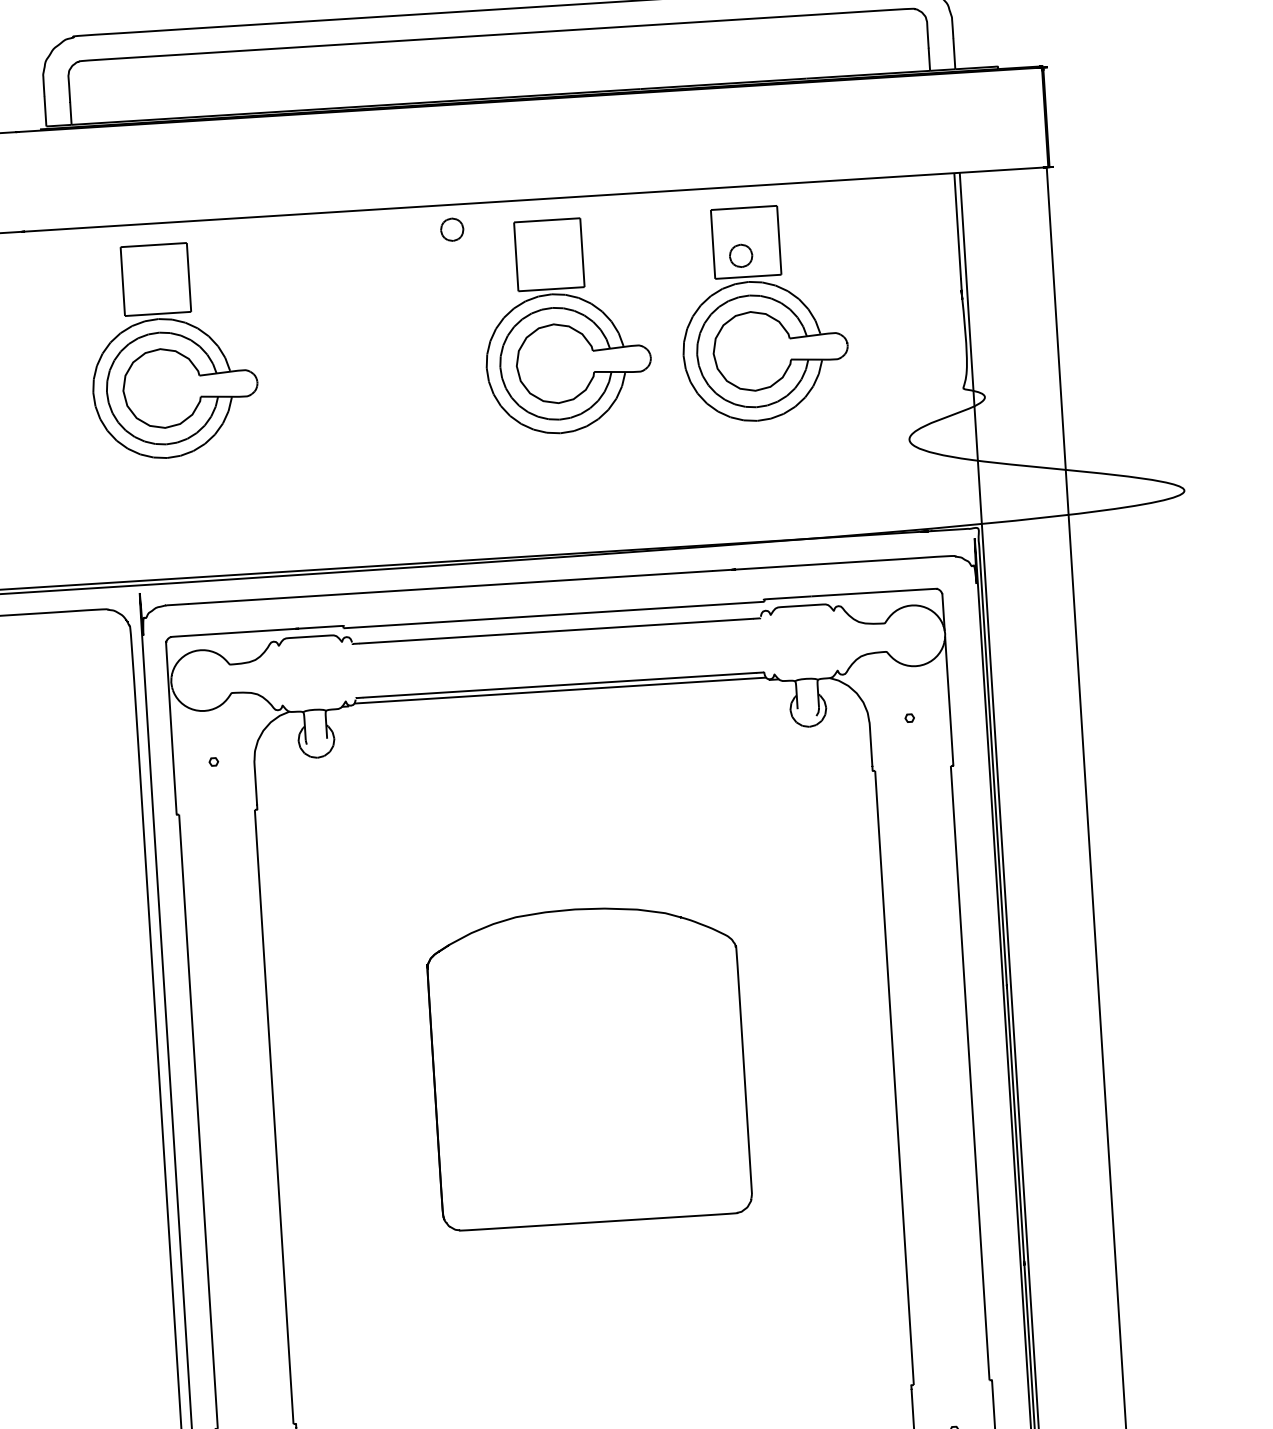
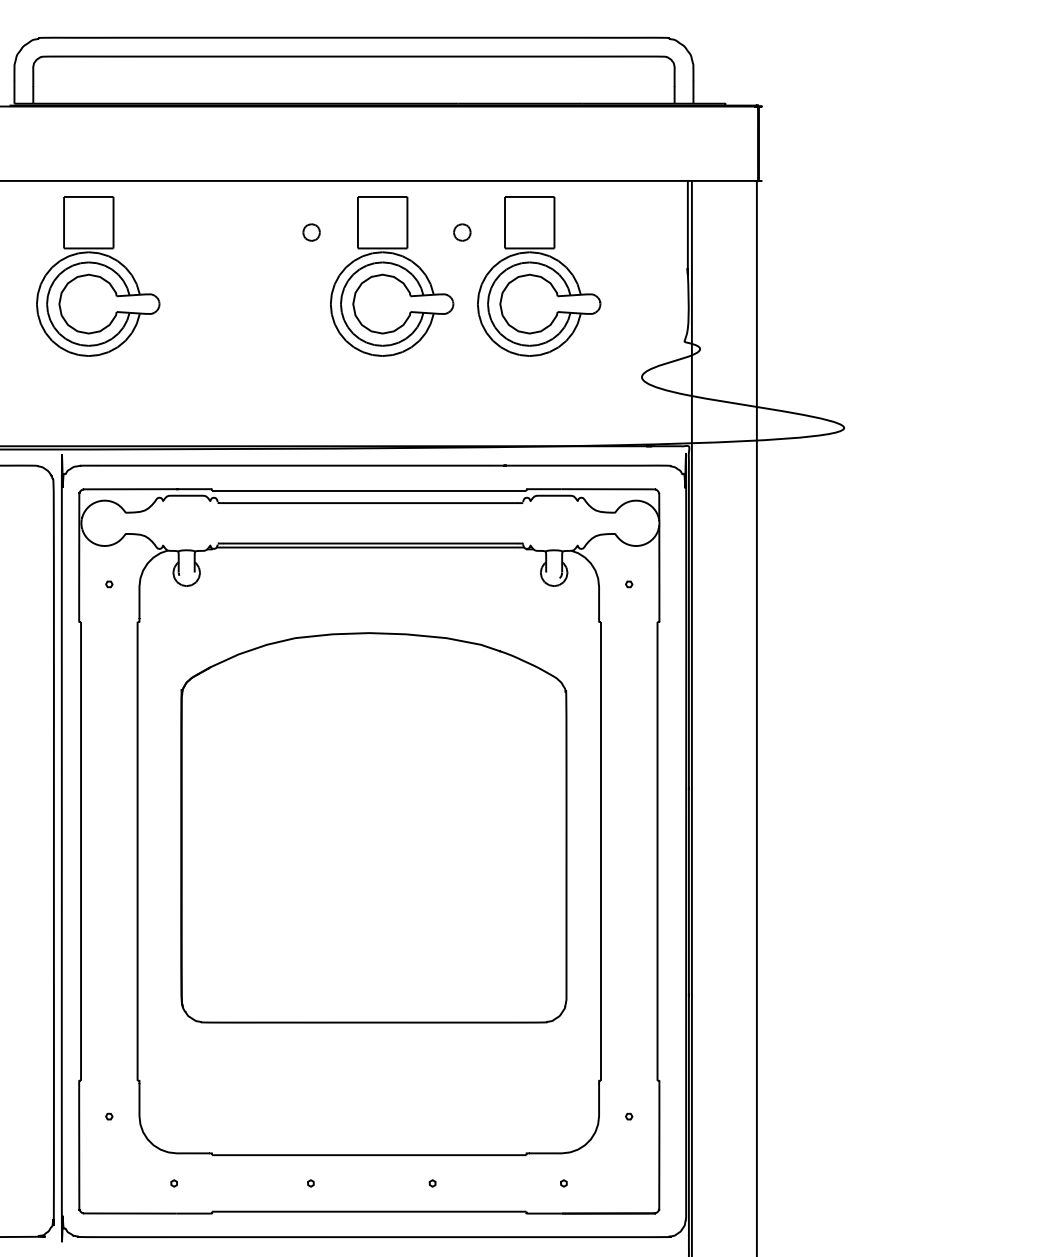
part: (452, 229) -> (311, 232), moved
part: (741, 255) -> (462, 232), moved
part: (587, 1065) -> (373, 827), size x1.67

